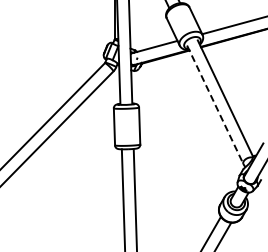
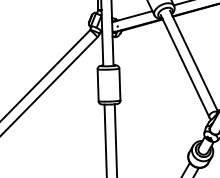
line: (215, 104) -> (185, 65), dashed -> solid

